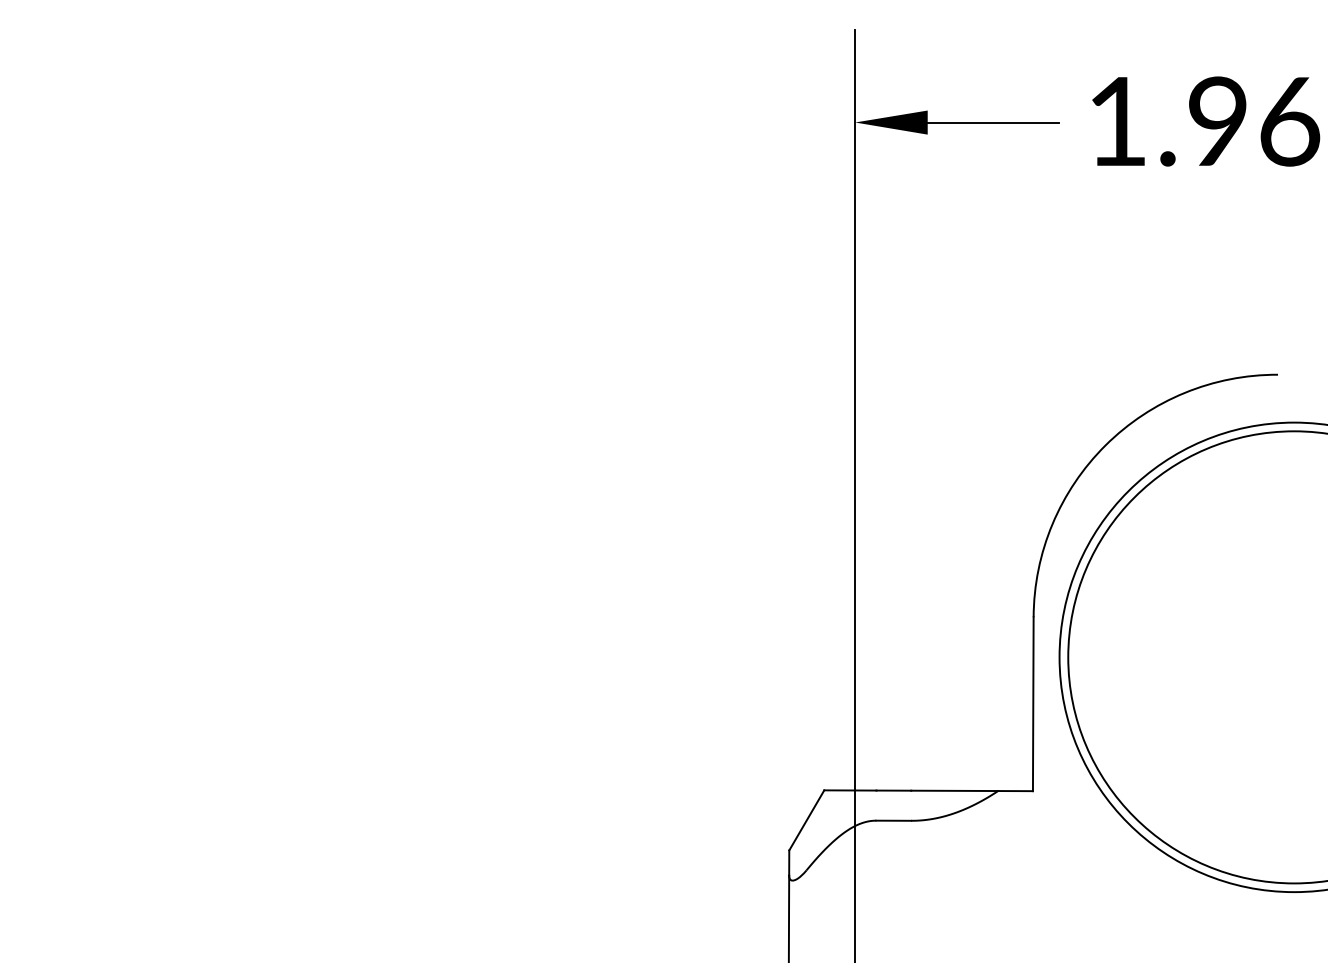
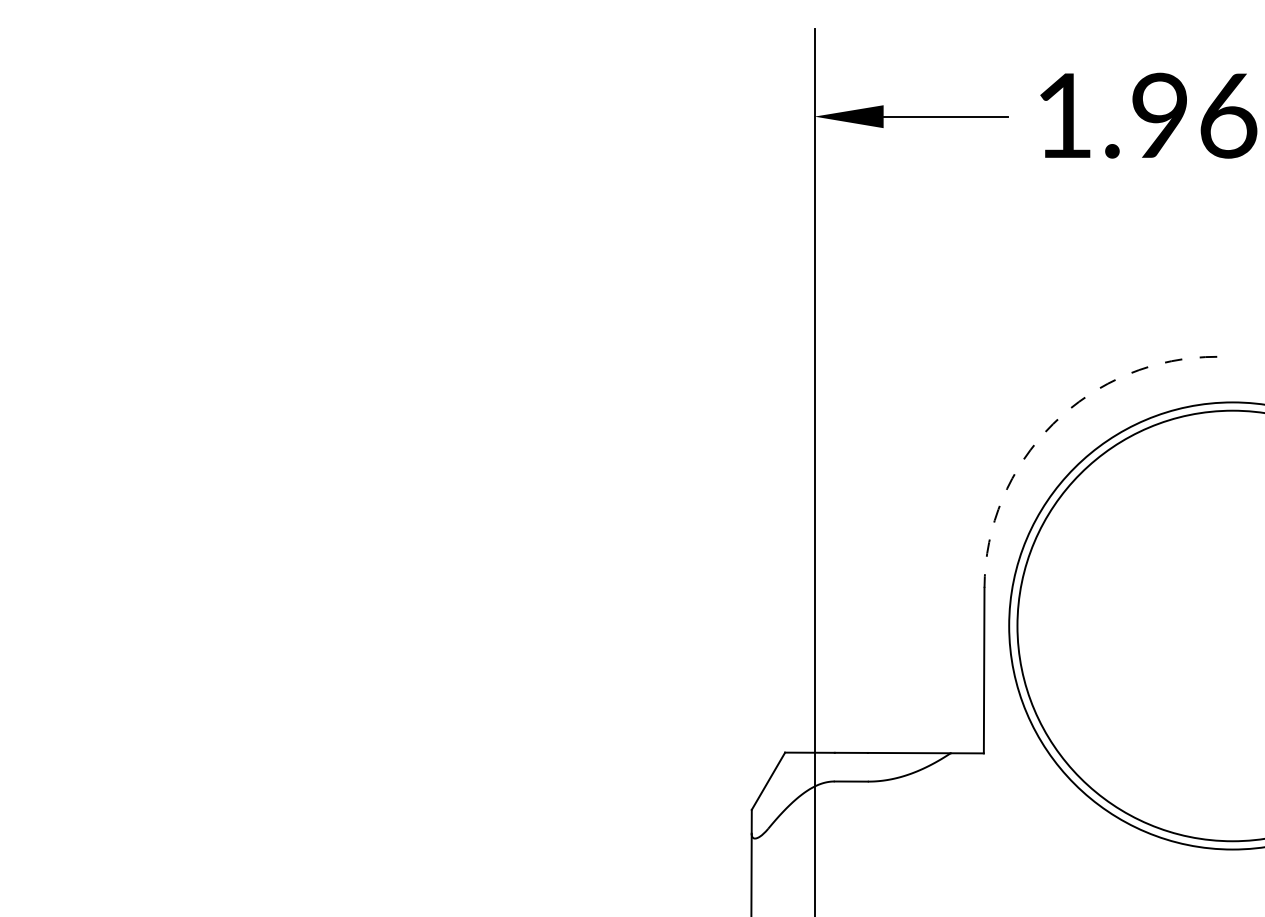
arc: (1106, 445) -> (1053, 424), solid -> dashed

